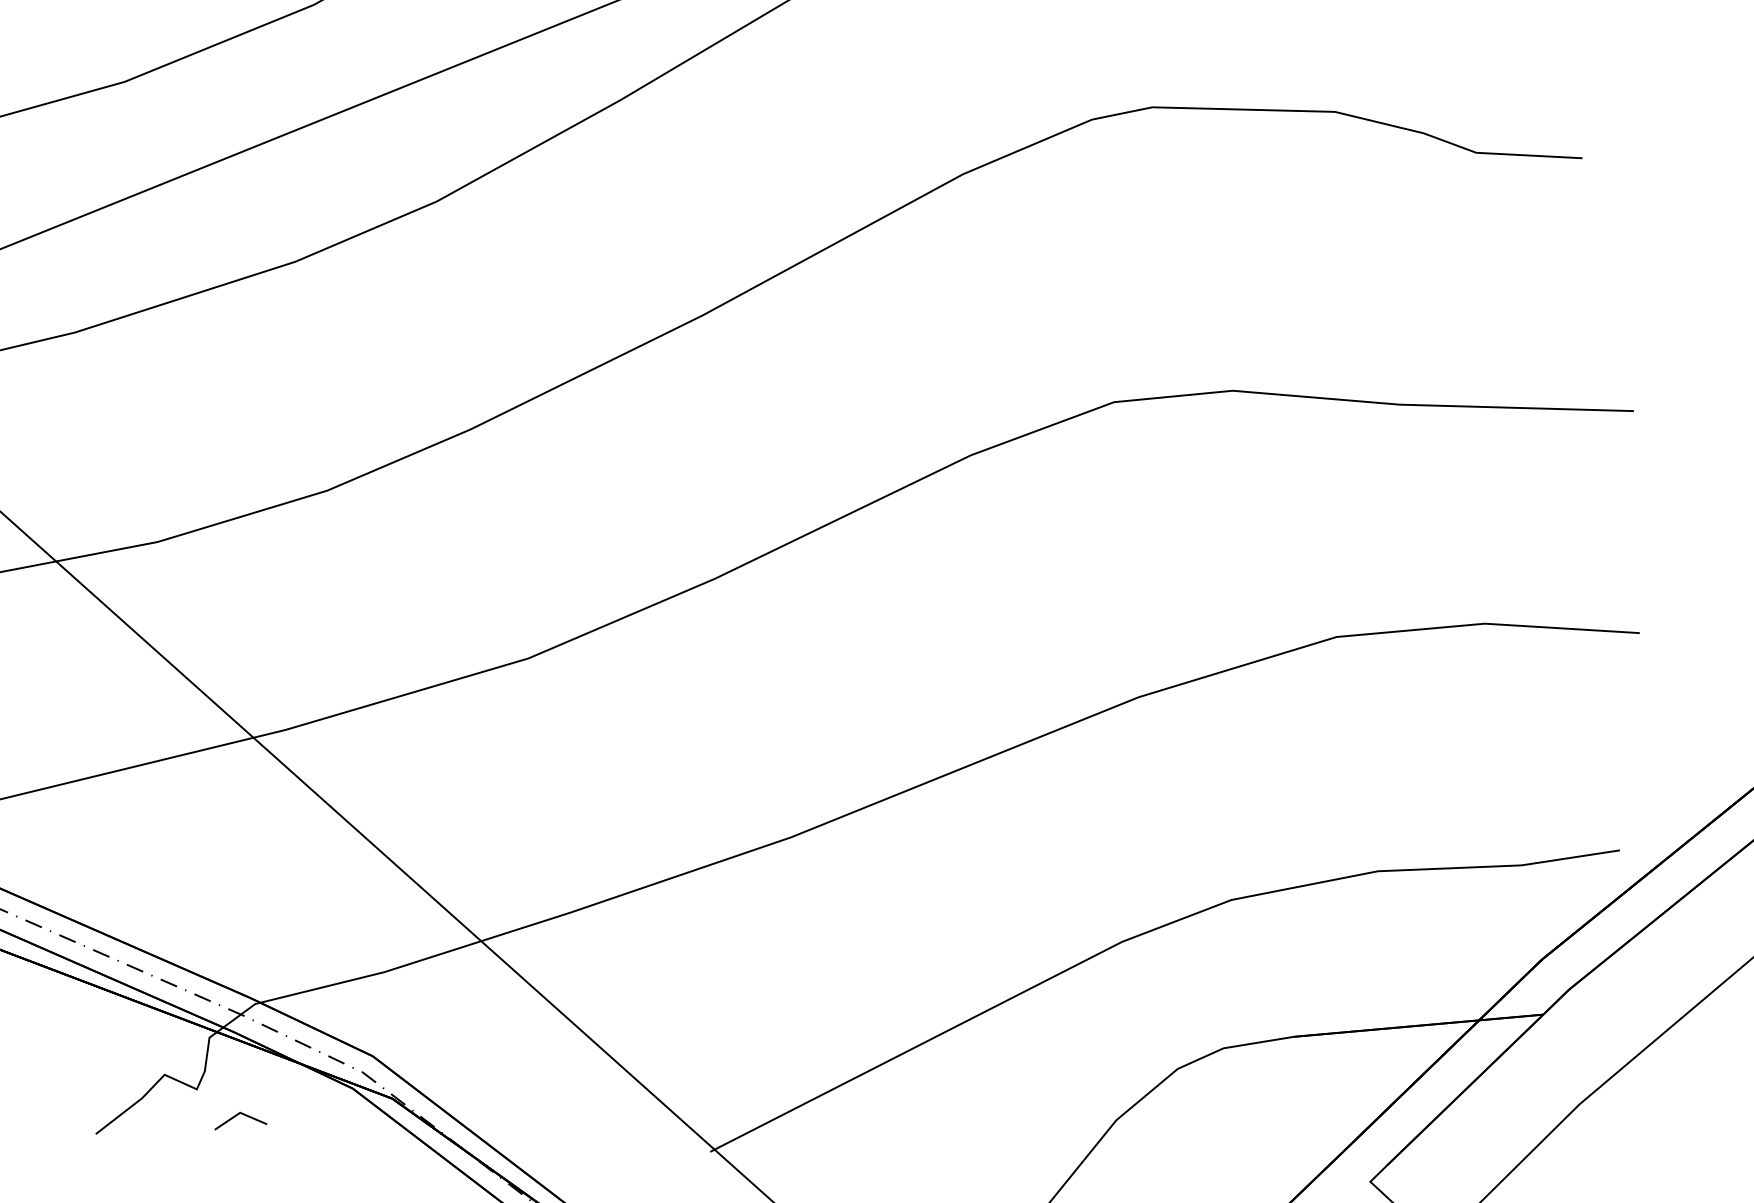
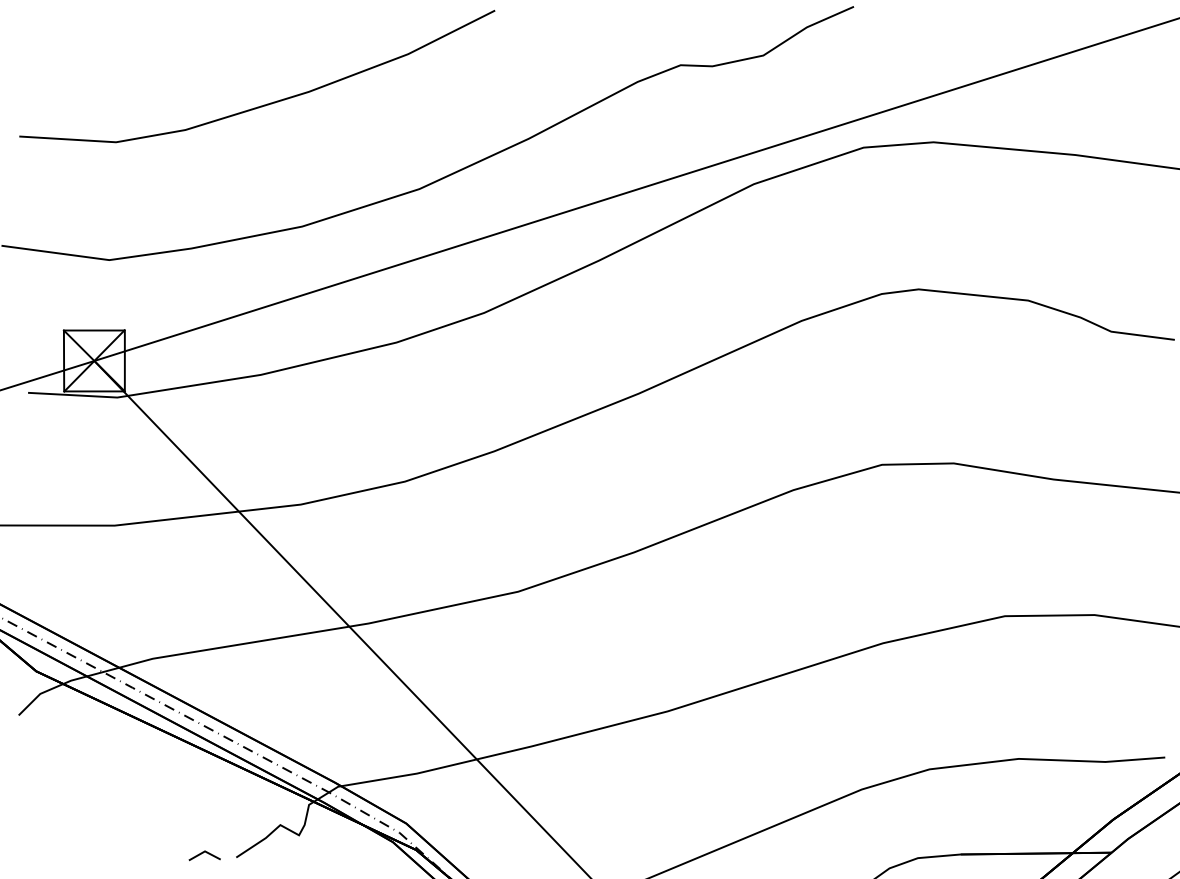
line: (237, 1116) -> (203, 853), moved

